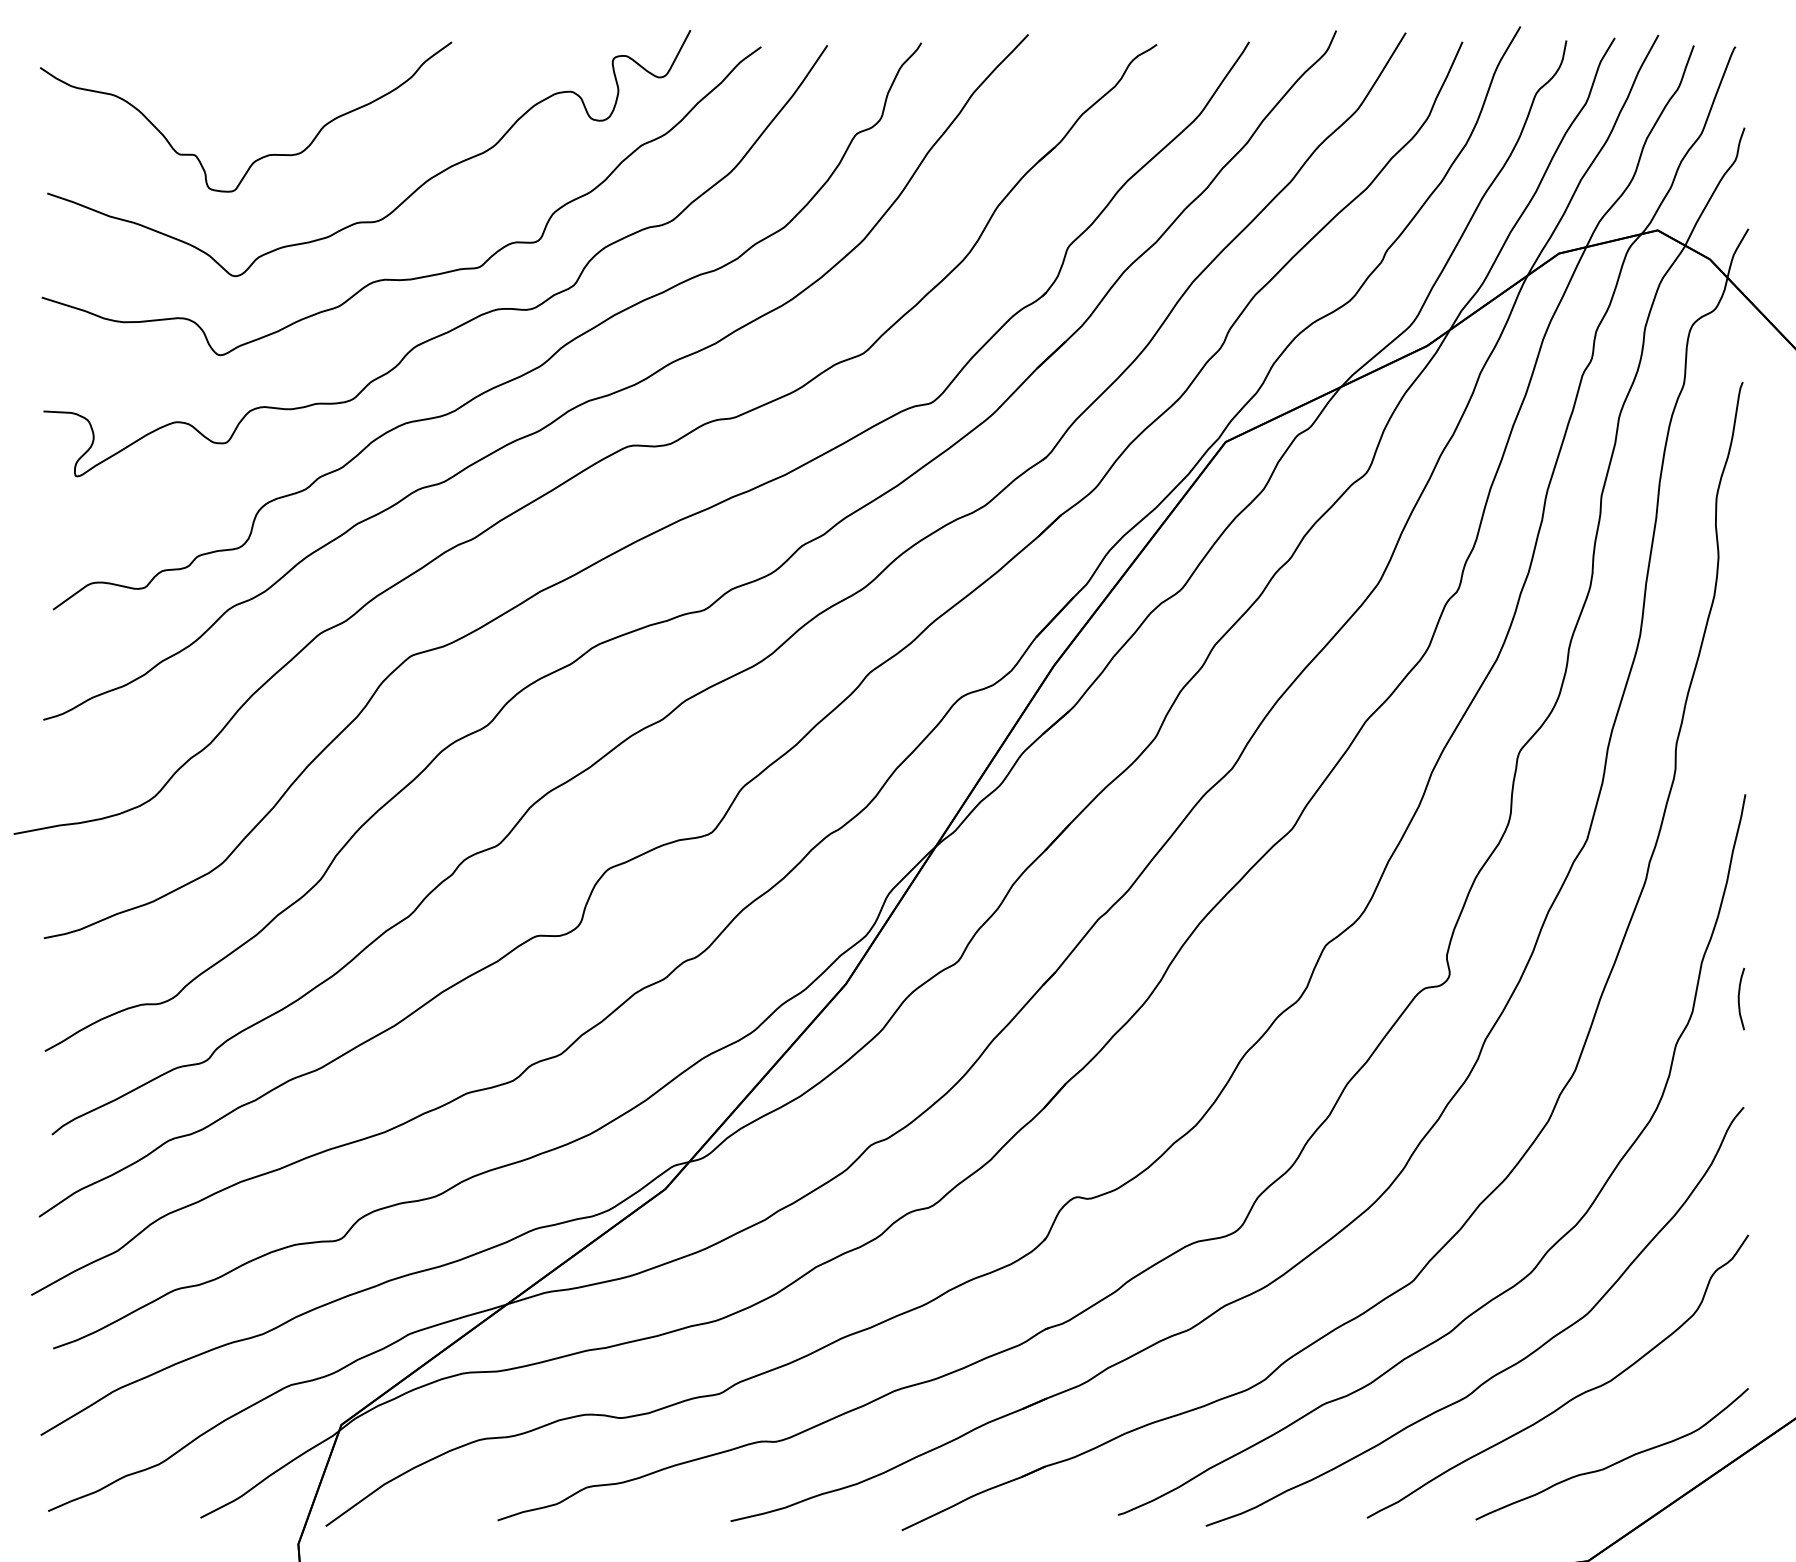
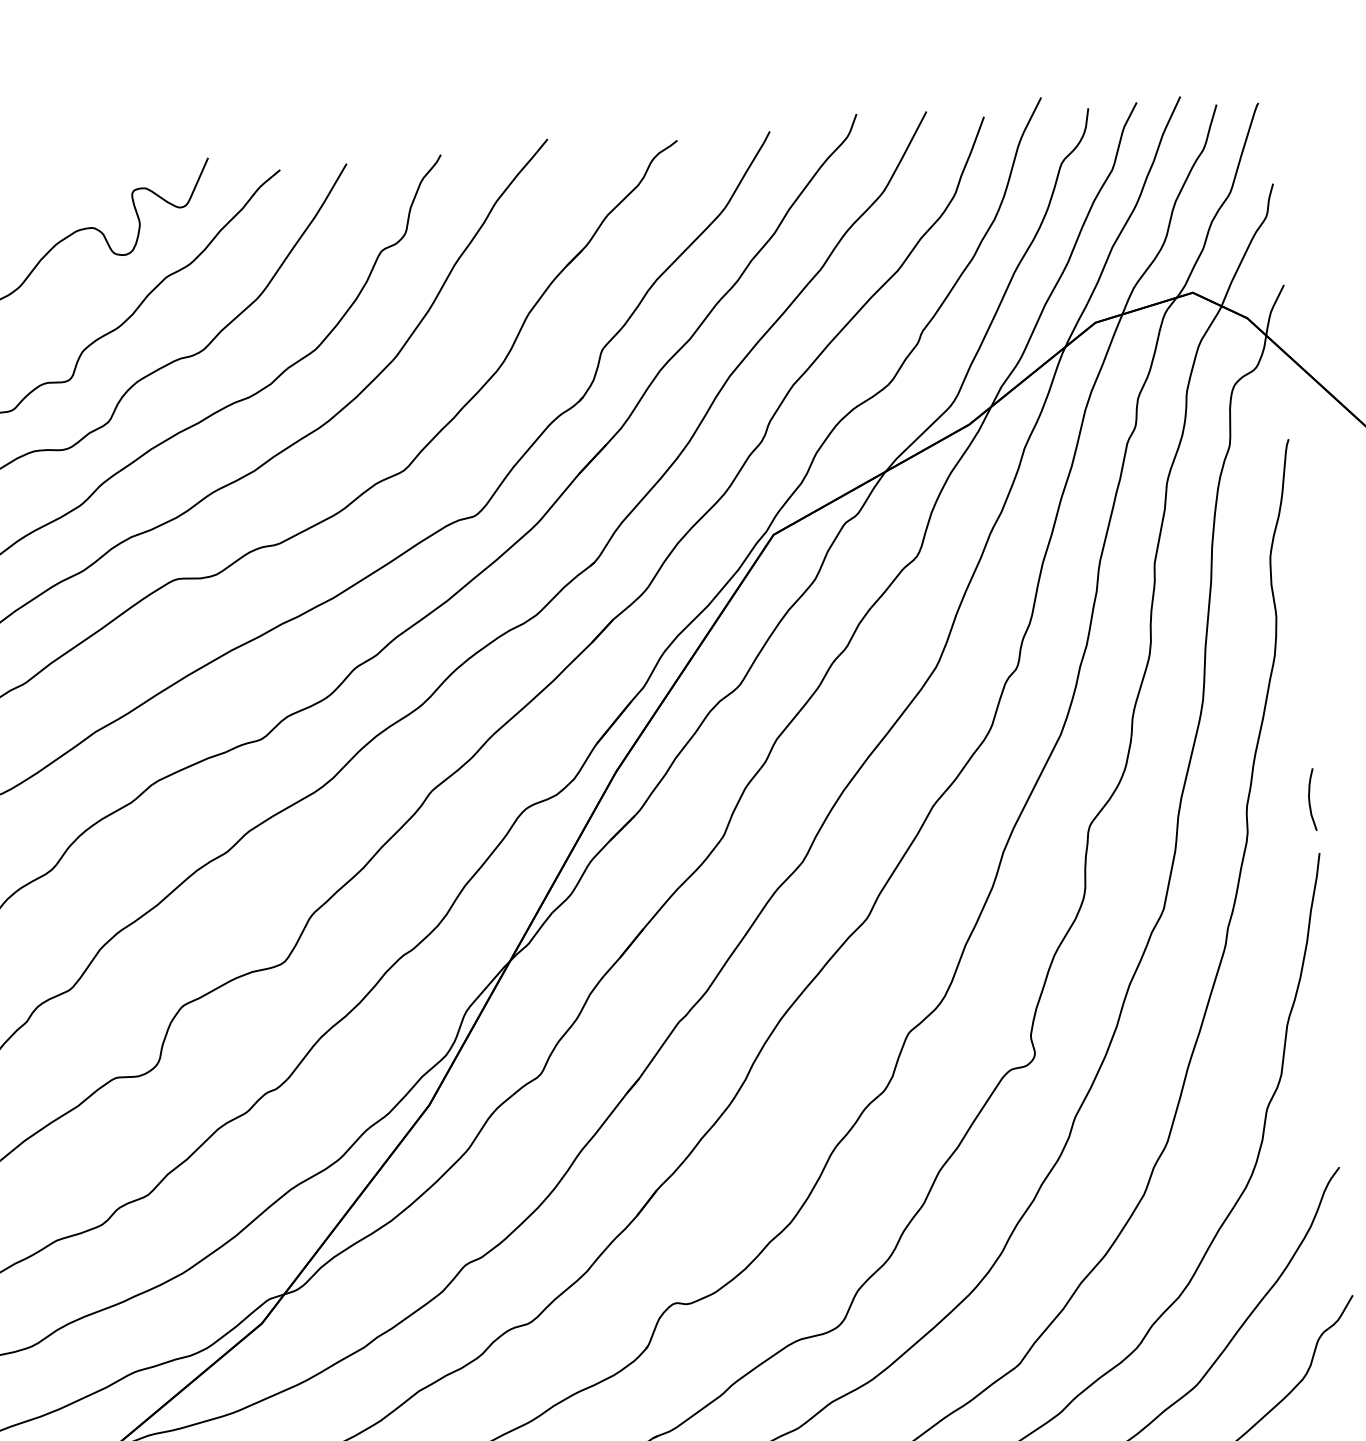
curve: (1739, 998) -> (1309, 799), moved

